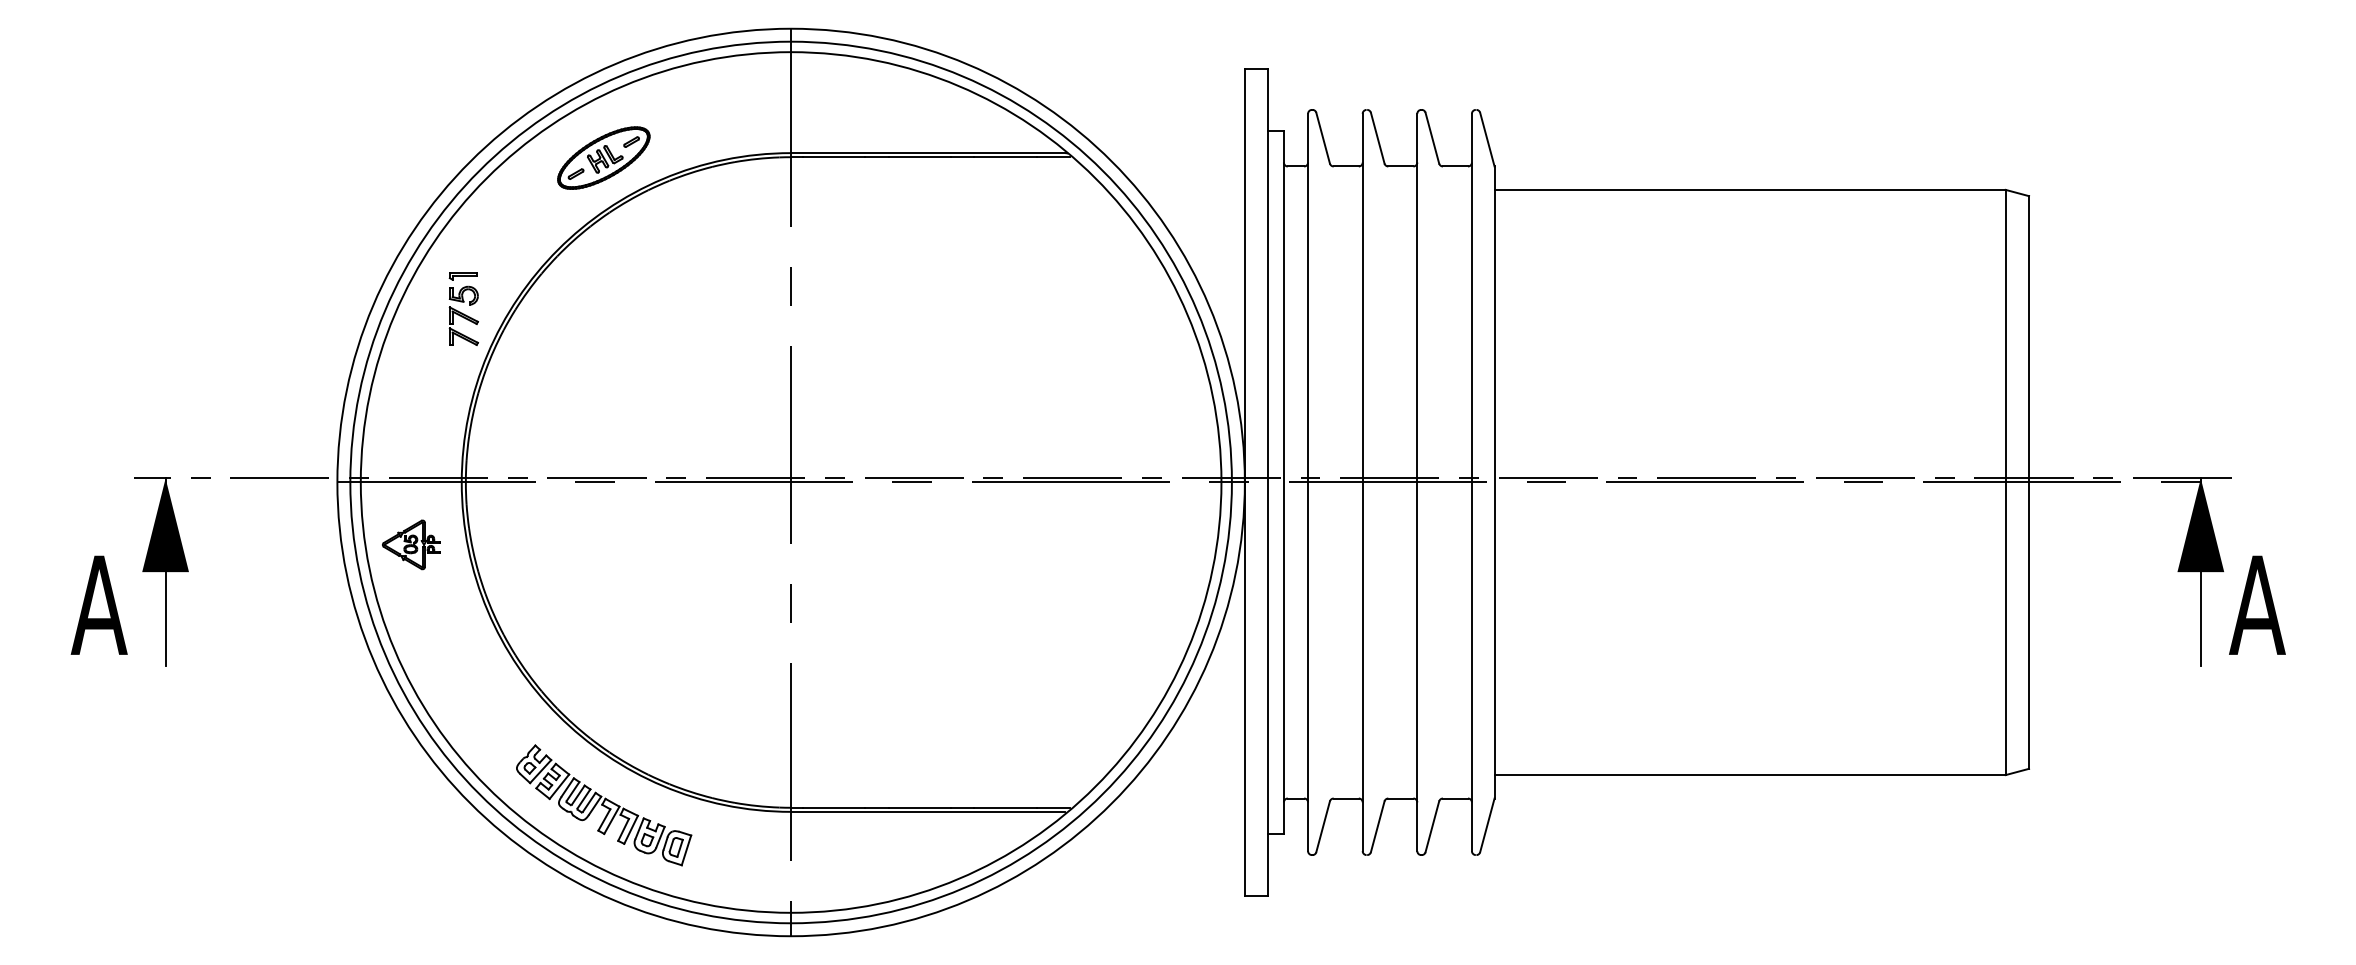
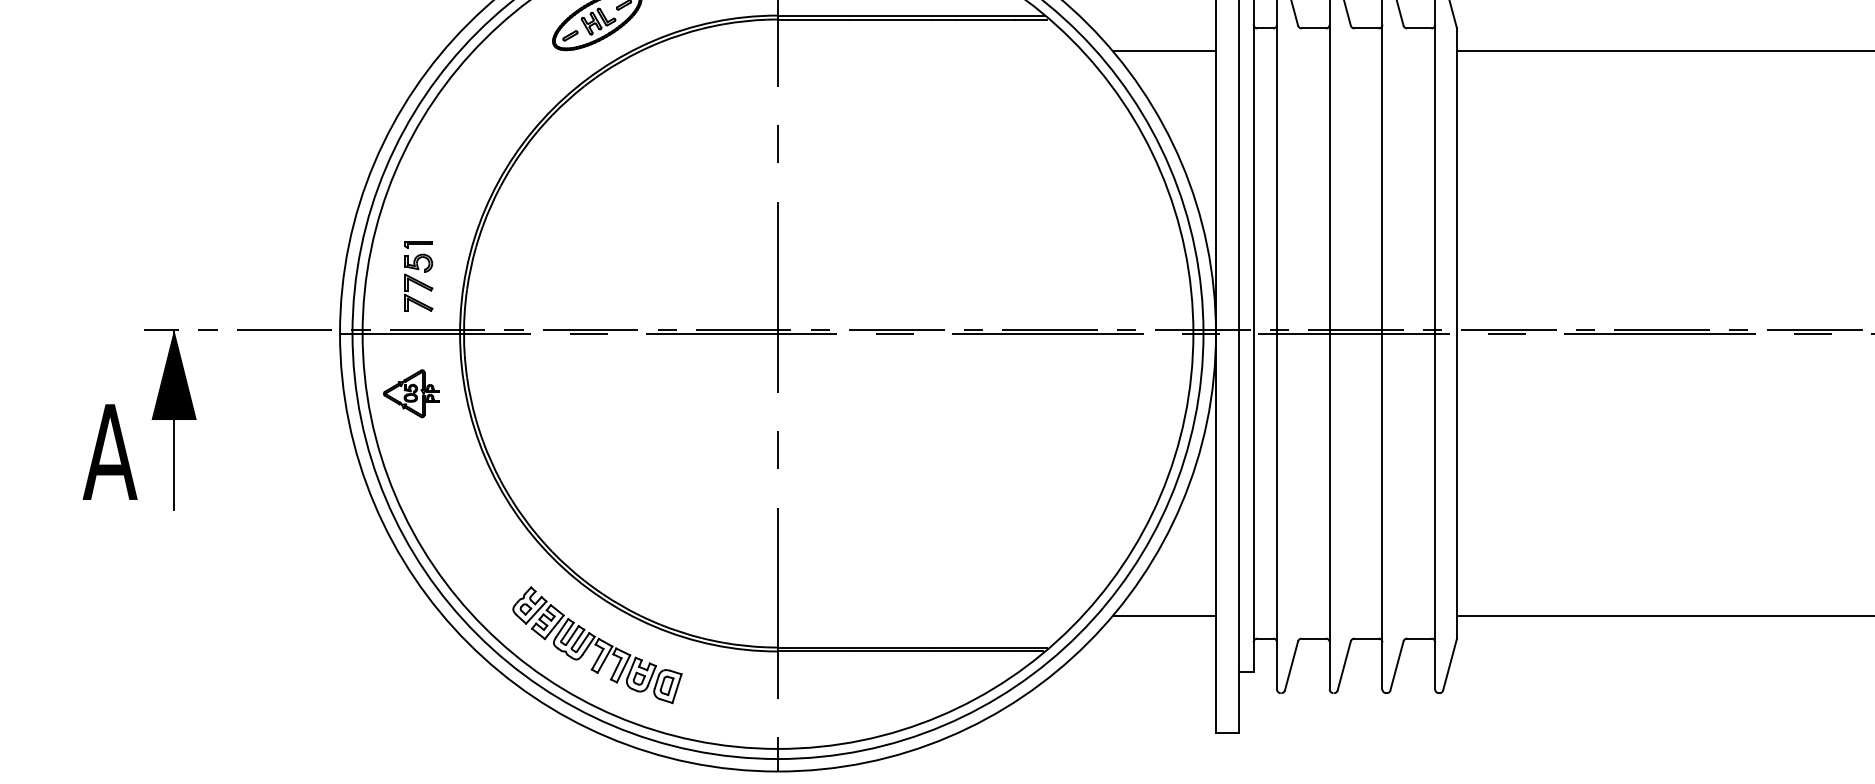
line: (1190, 189) -> (1163, 50), added
part: (463, 308) -> (418, 275), moved
line: (1191, 775) -> (1164, 616), added

